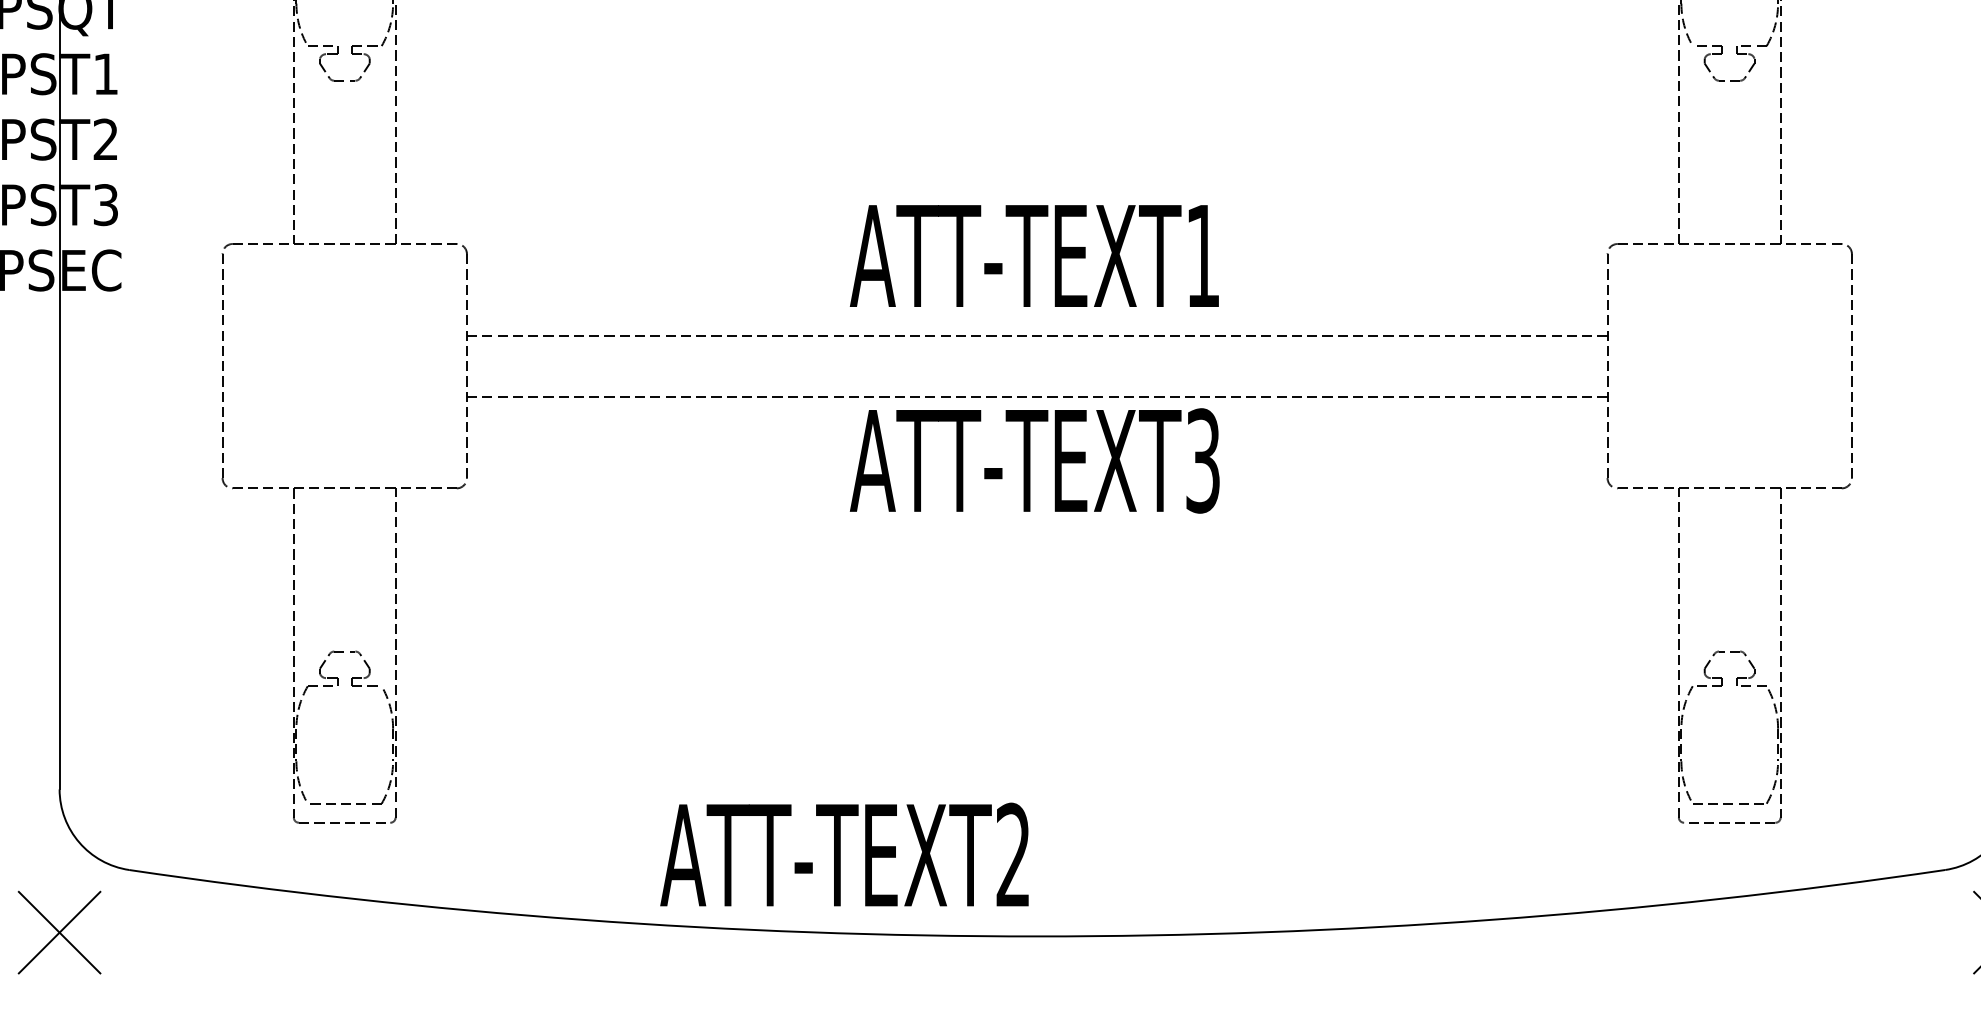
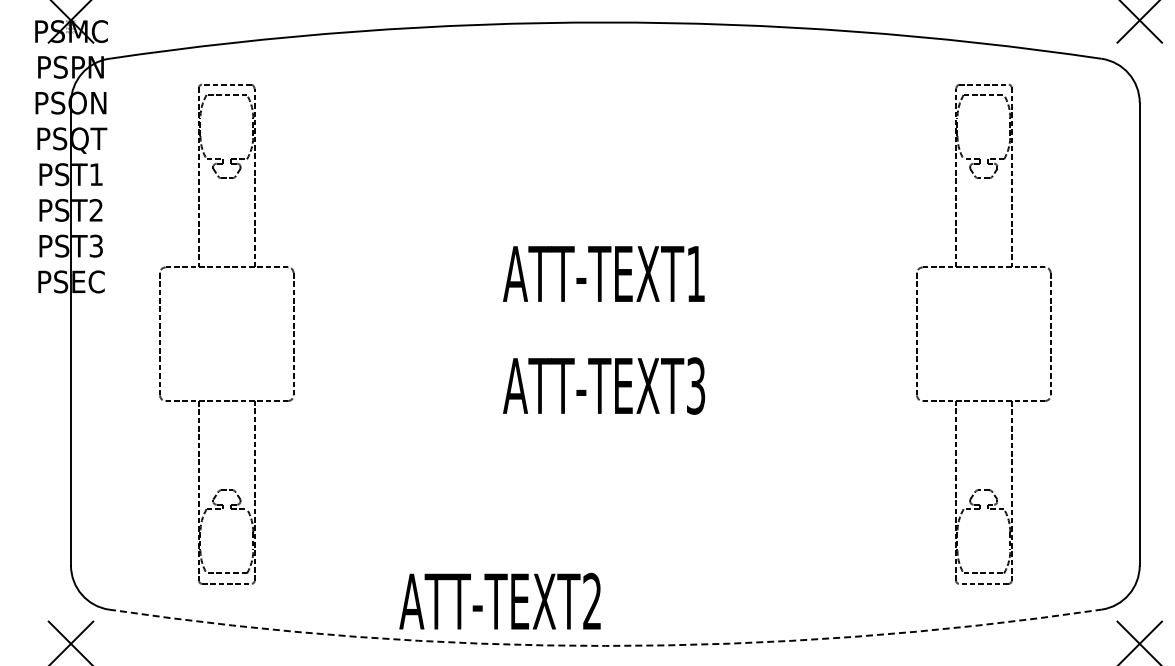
line: (1037, 335) -> (605, 317), removed
line: (1037, 395) -> (605, 350), removed
arc: (1037, 935) -> (605, 645), solid -> dashed

